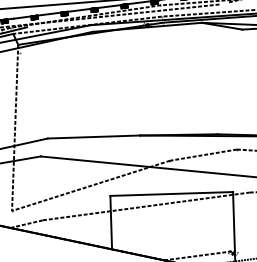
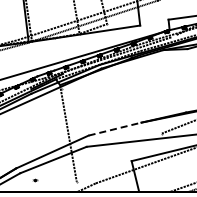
line: (94, 136) -> (115, 128), solid -> dashed
line: (89, 185) -> (118, 157), removed

